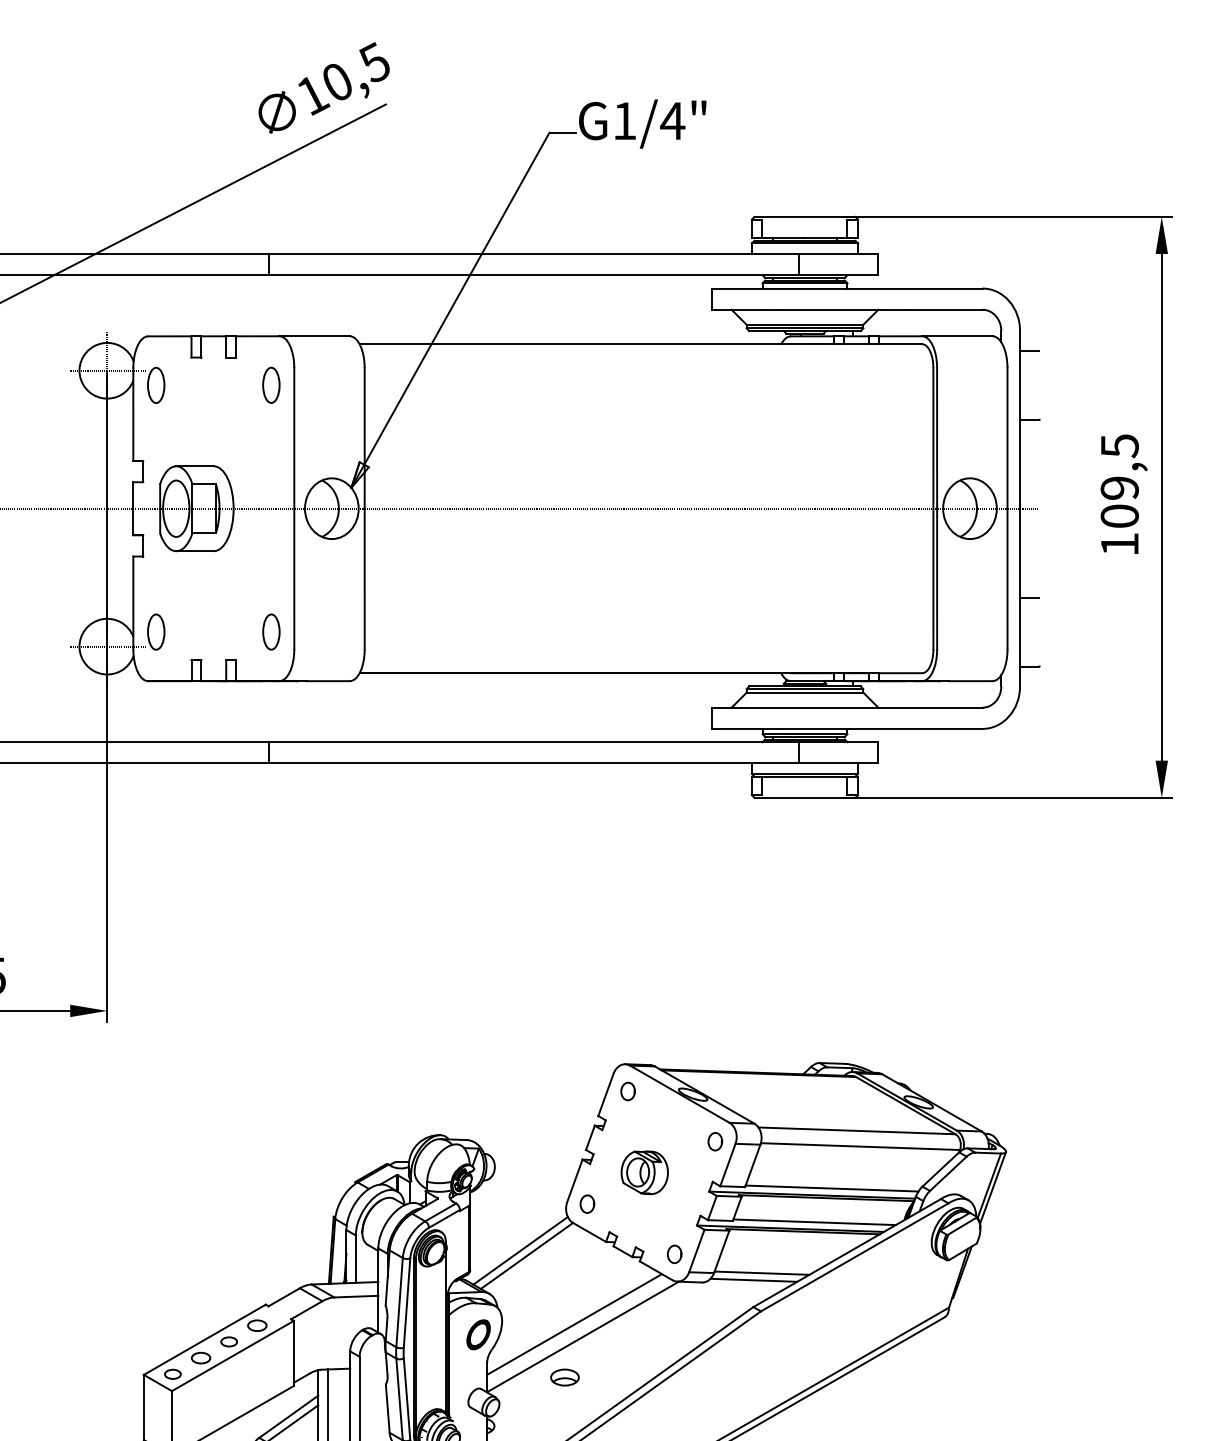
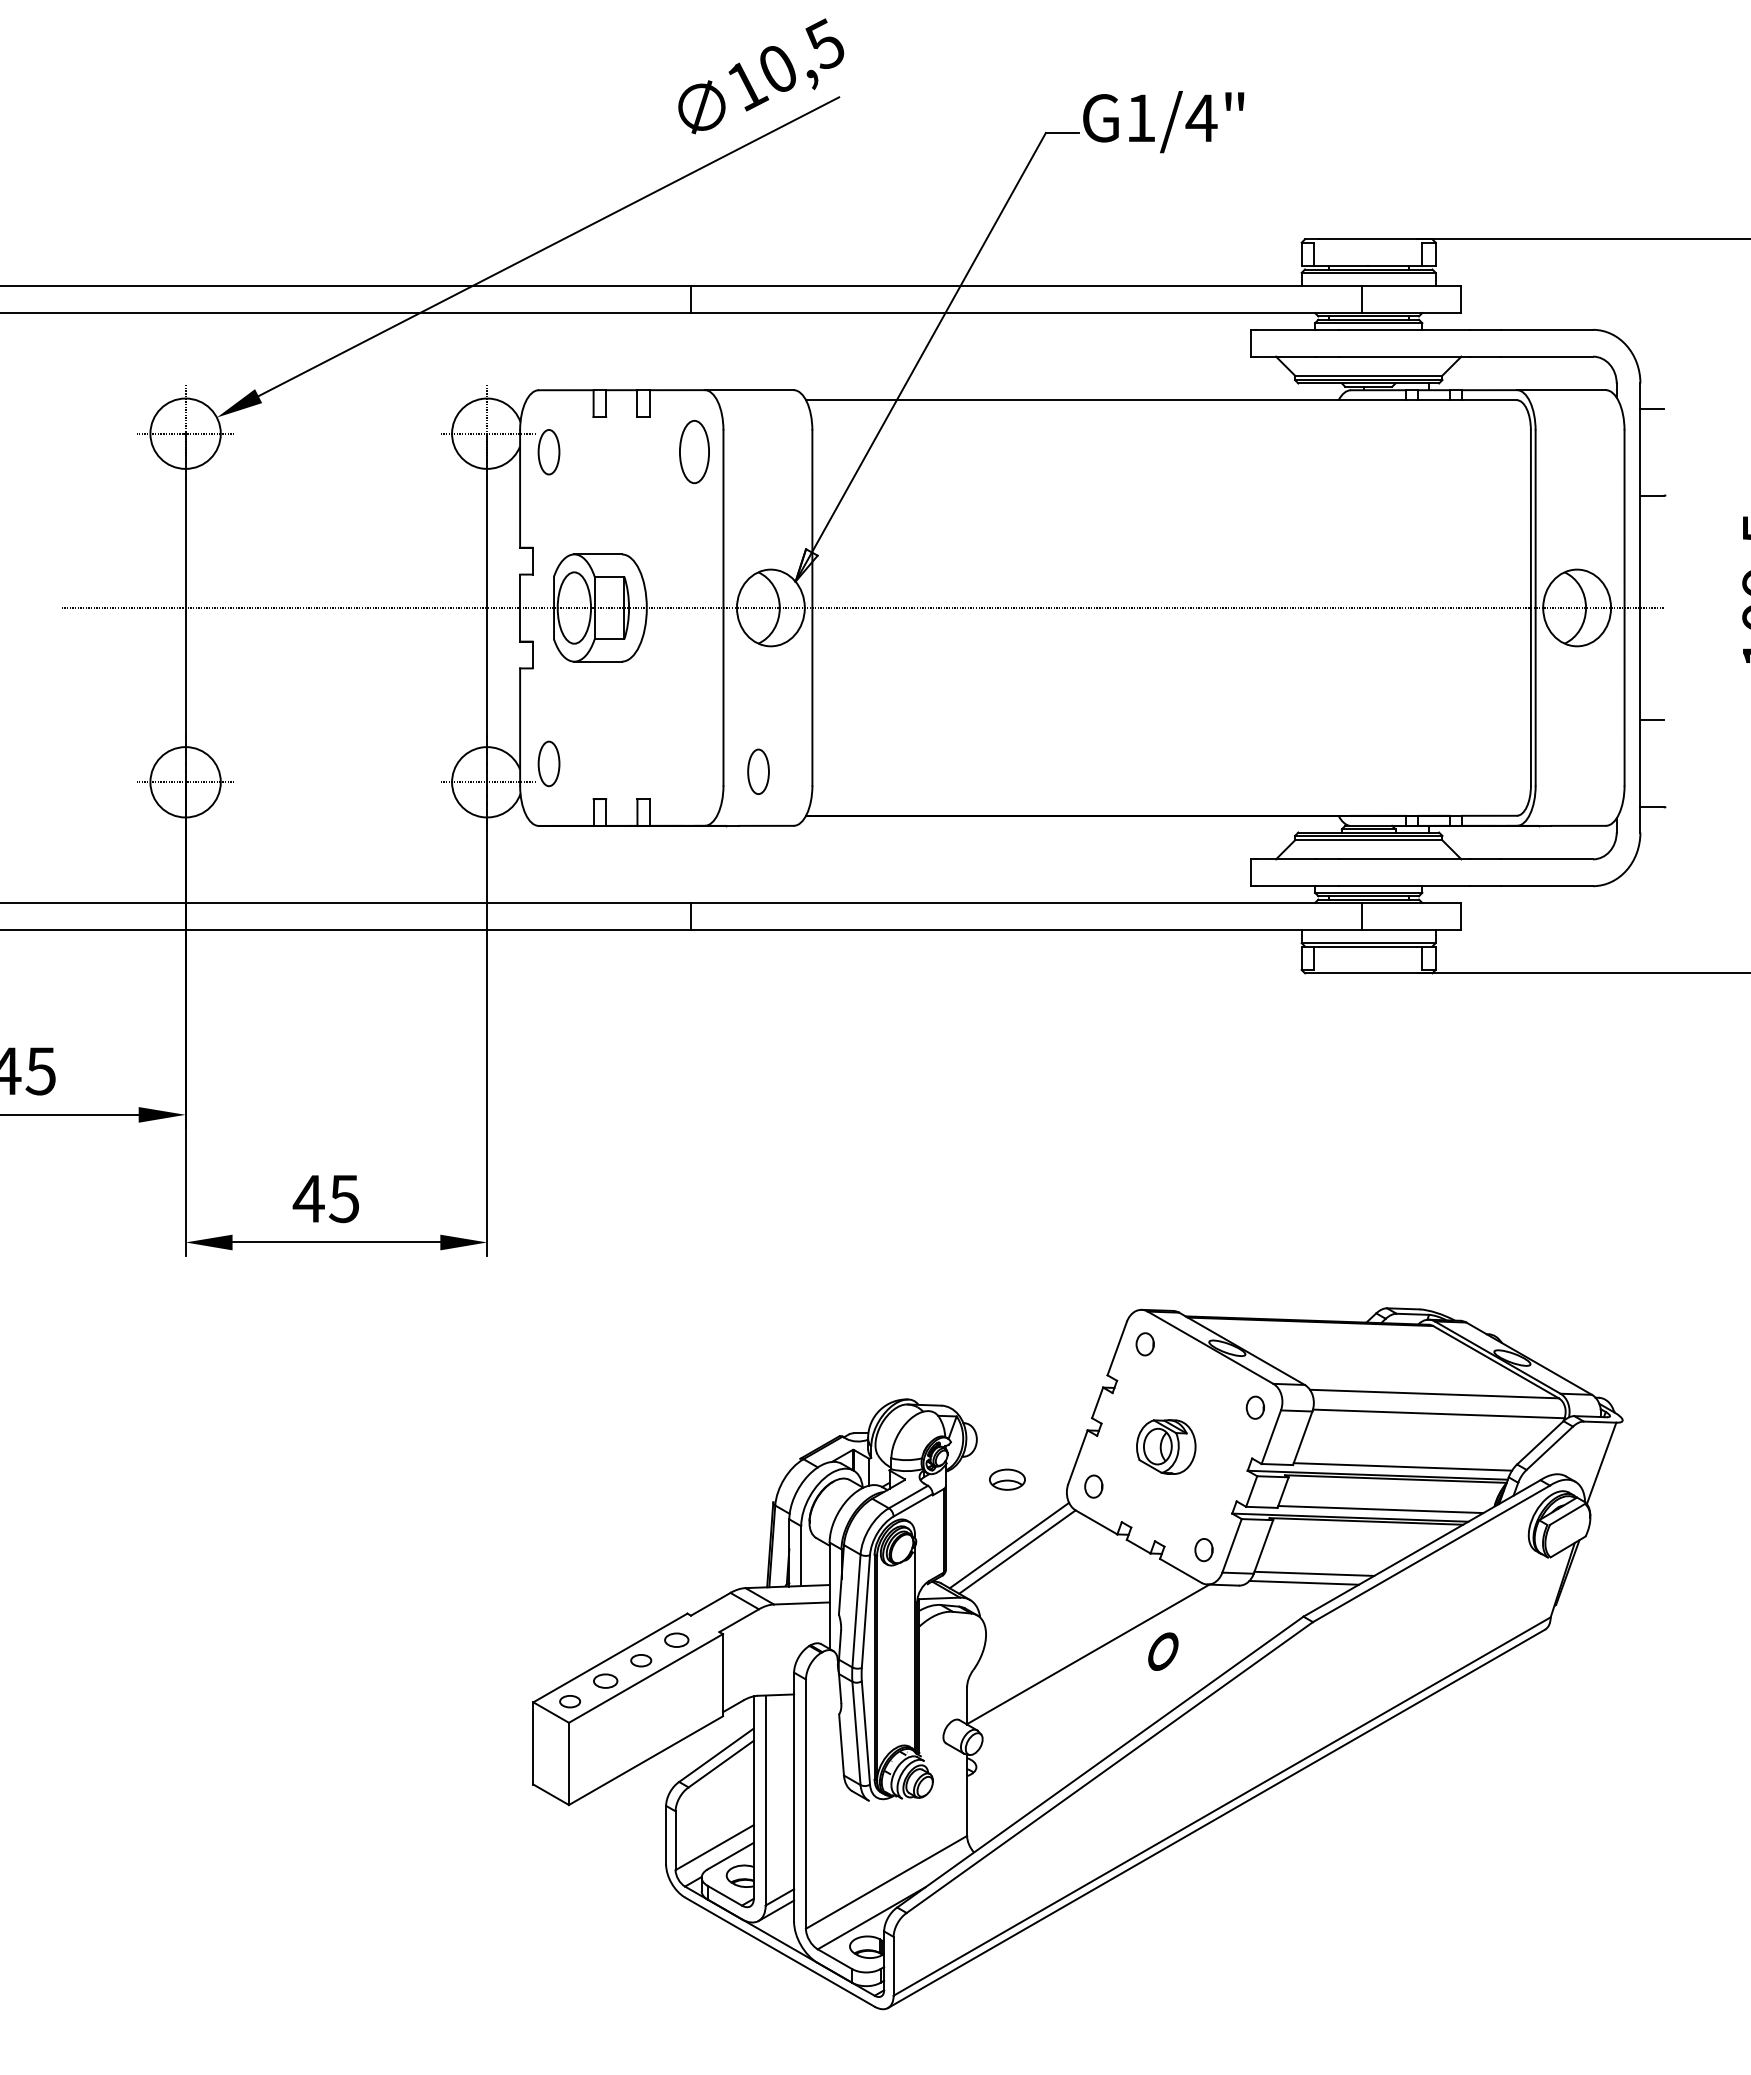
part: (271, 385) -> (694, 452), size x1.4
part: (271, 631) -> (758, 771), moved
line: (992, 1187) -> (1605, 1465), removed
line: (574, 1324) -> (1077, 1638), removed
part: (478, 1334) -> (1163, 1651), moved
part: (565, 1377) -> (1007, 1479), moved

